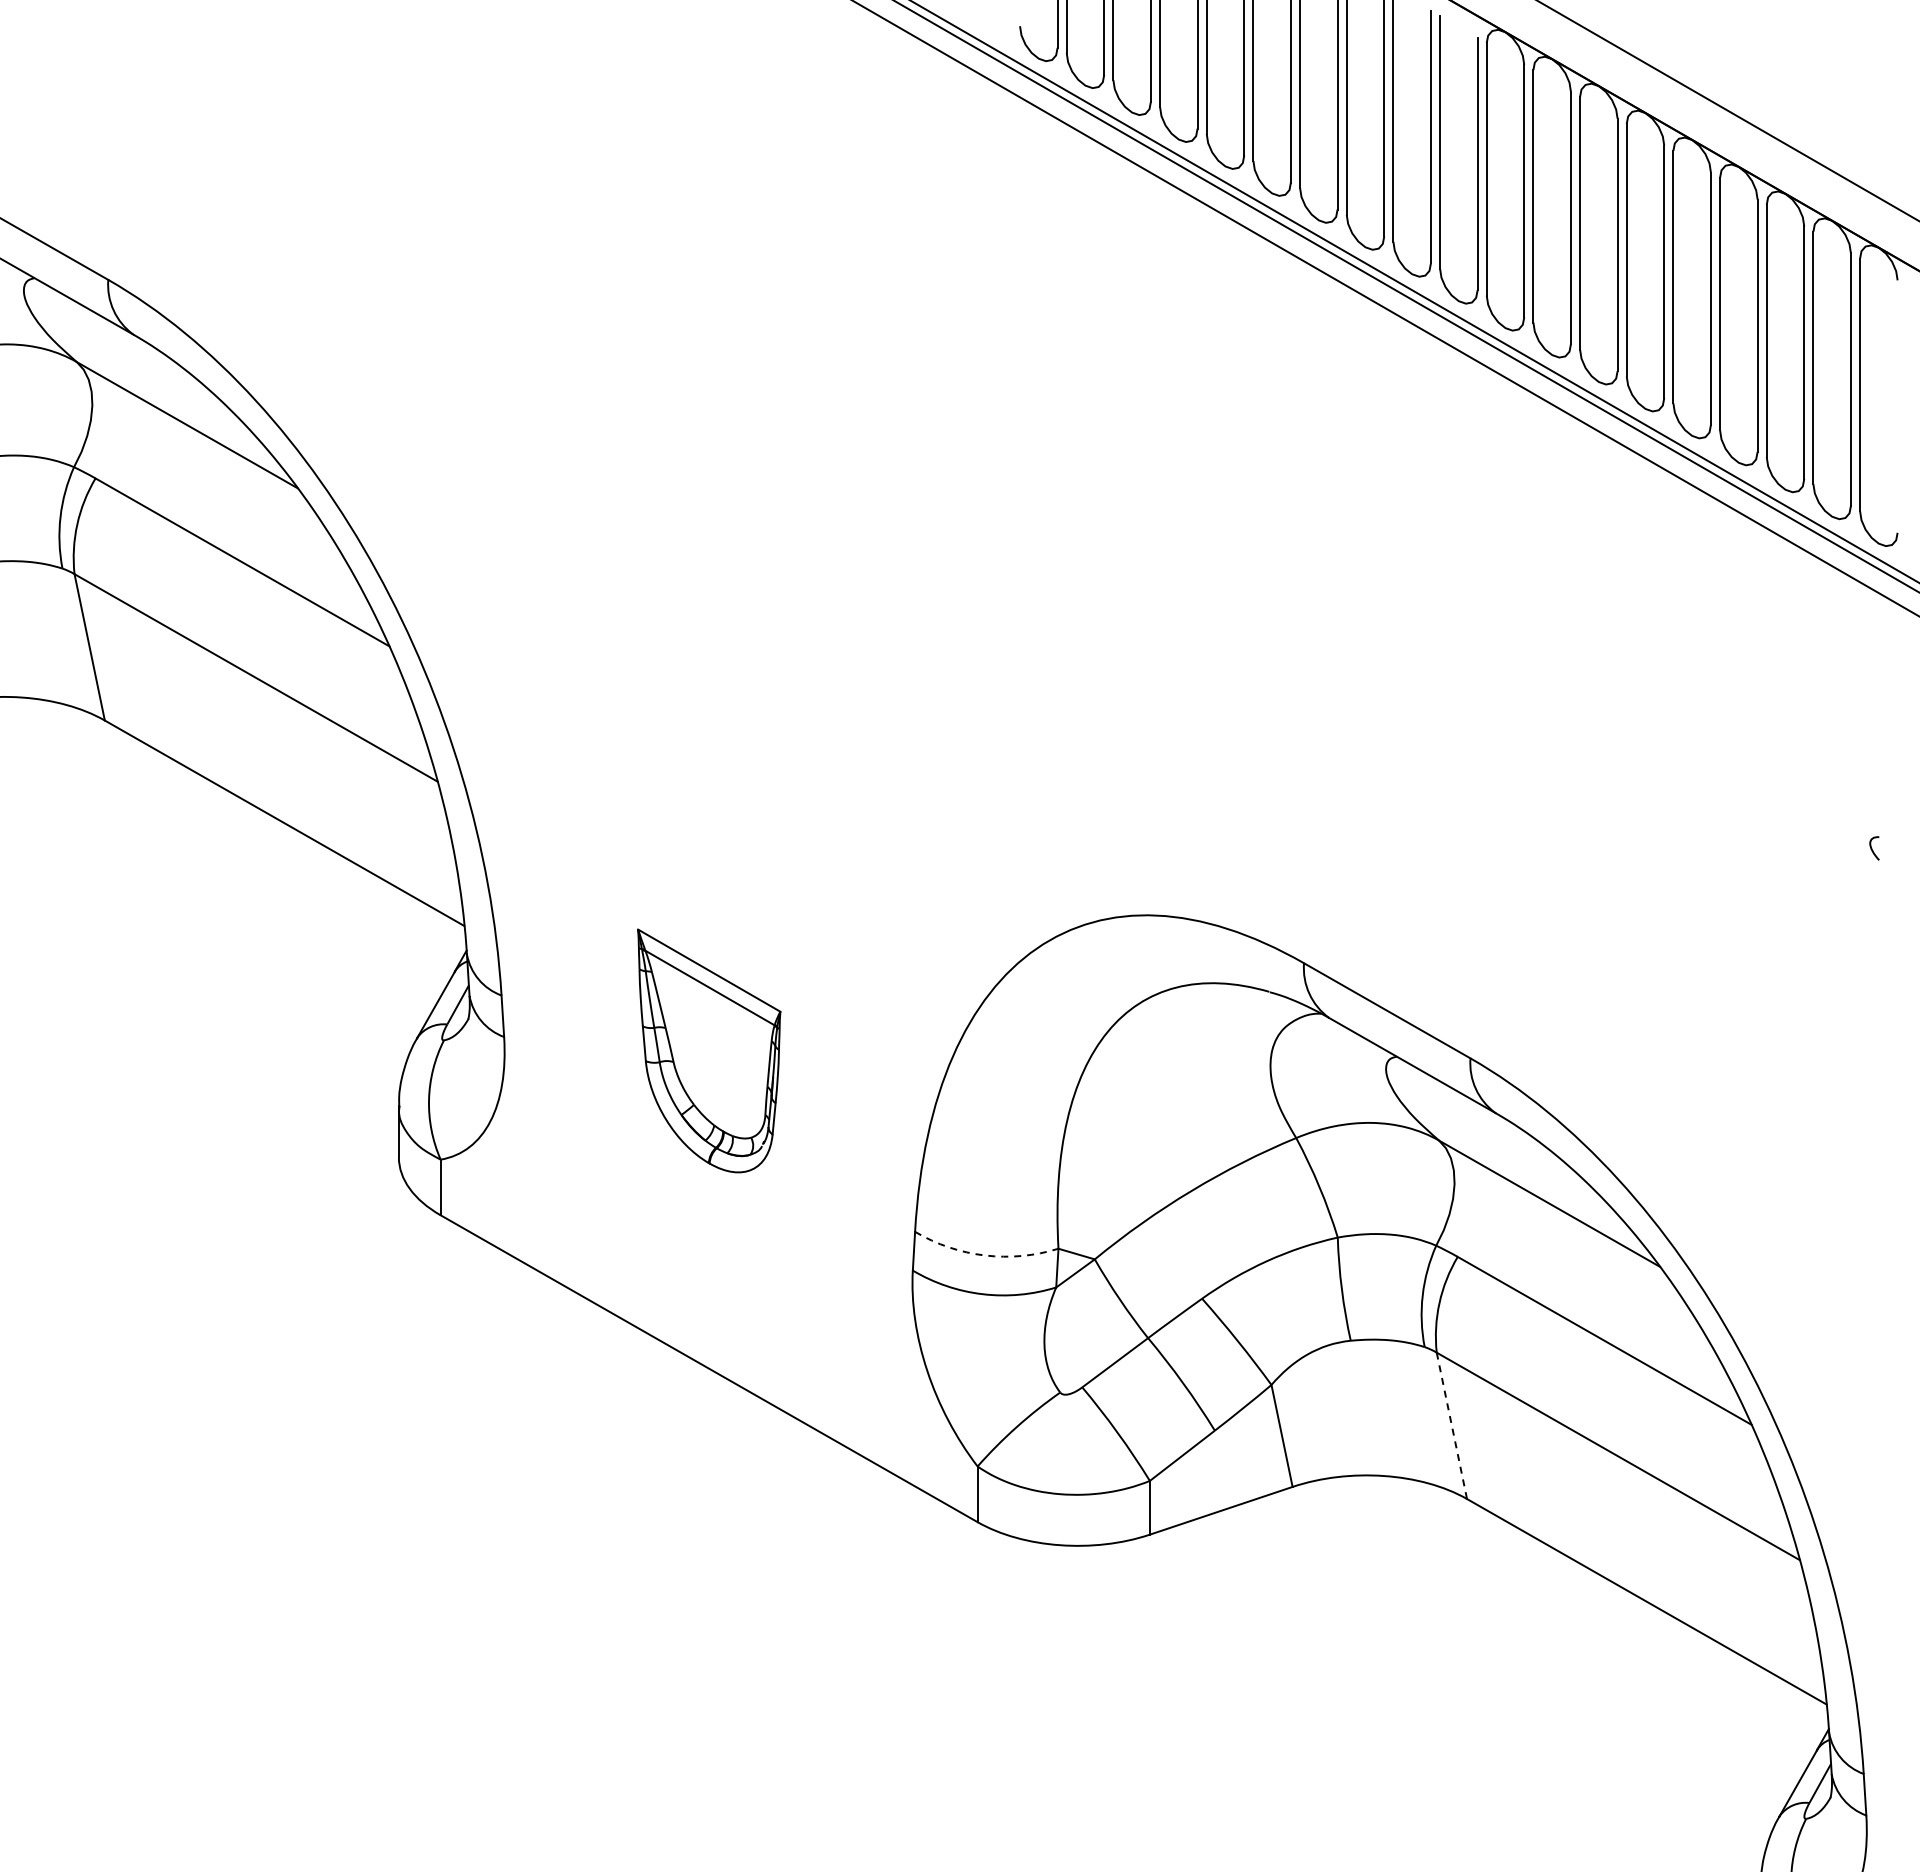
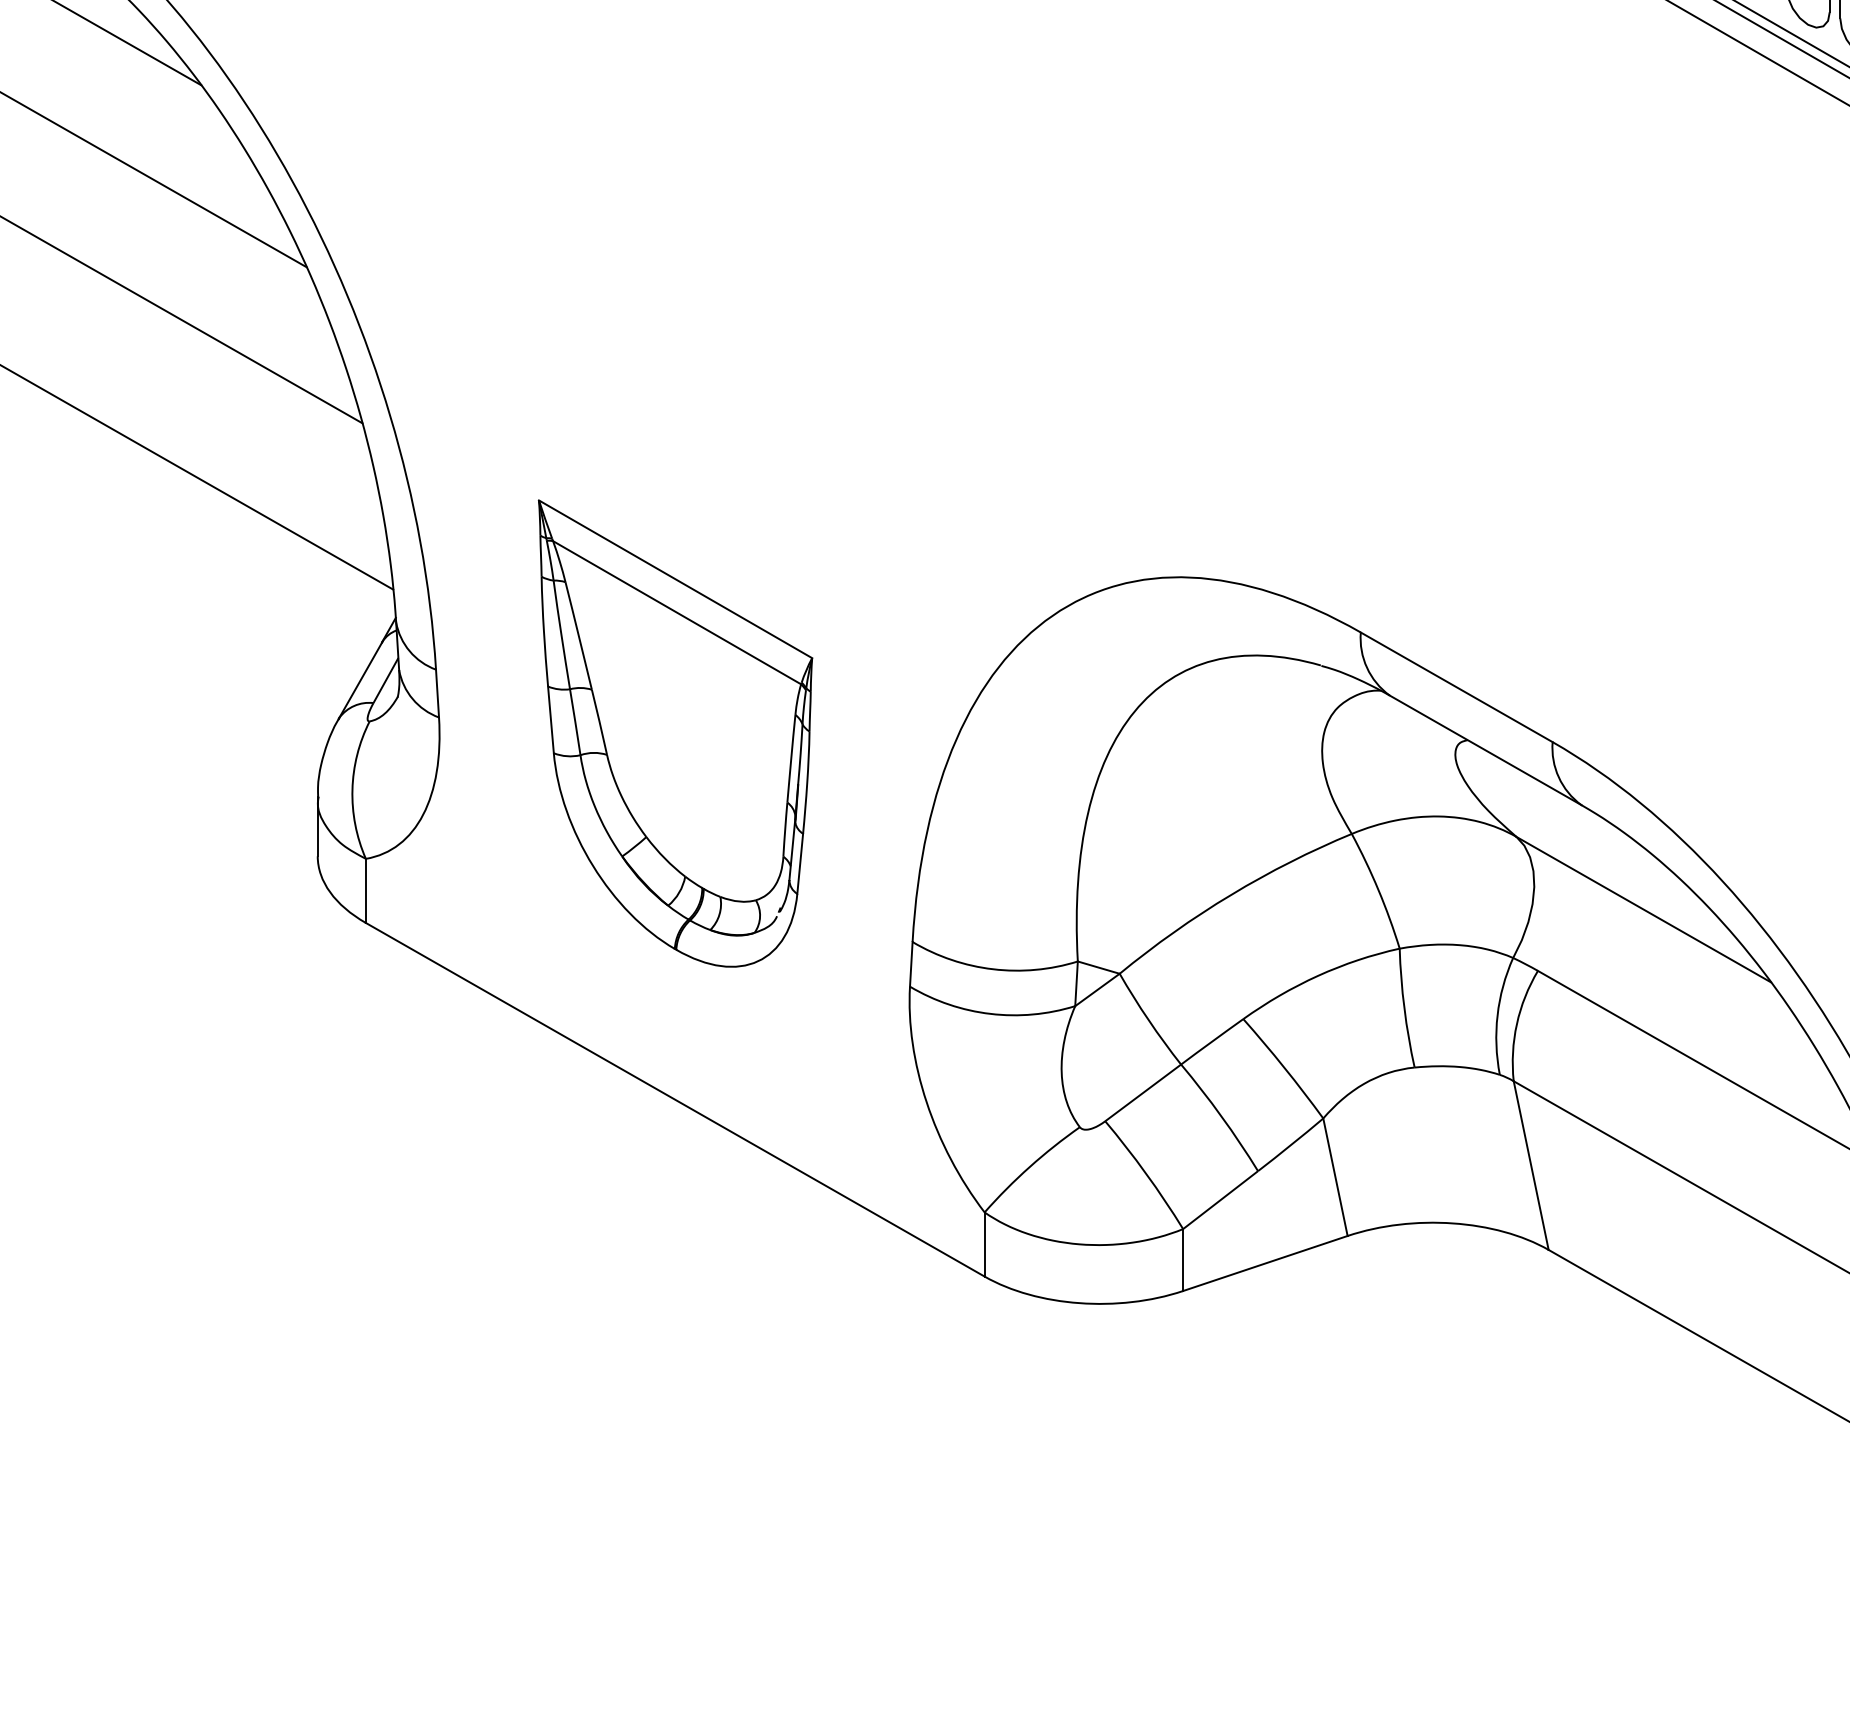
part: (708, 1050) -> (674, 733), size x1.67
arc: (985, 1255) -> (993, 969), dashed -> solid
line: (1451, 1425) -> (1530, 1165), dashed -> solid

